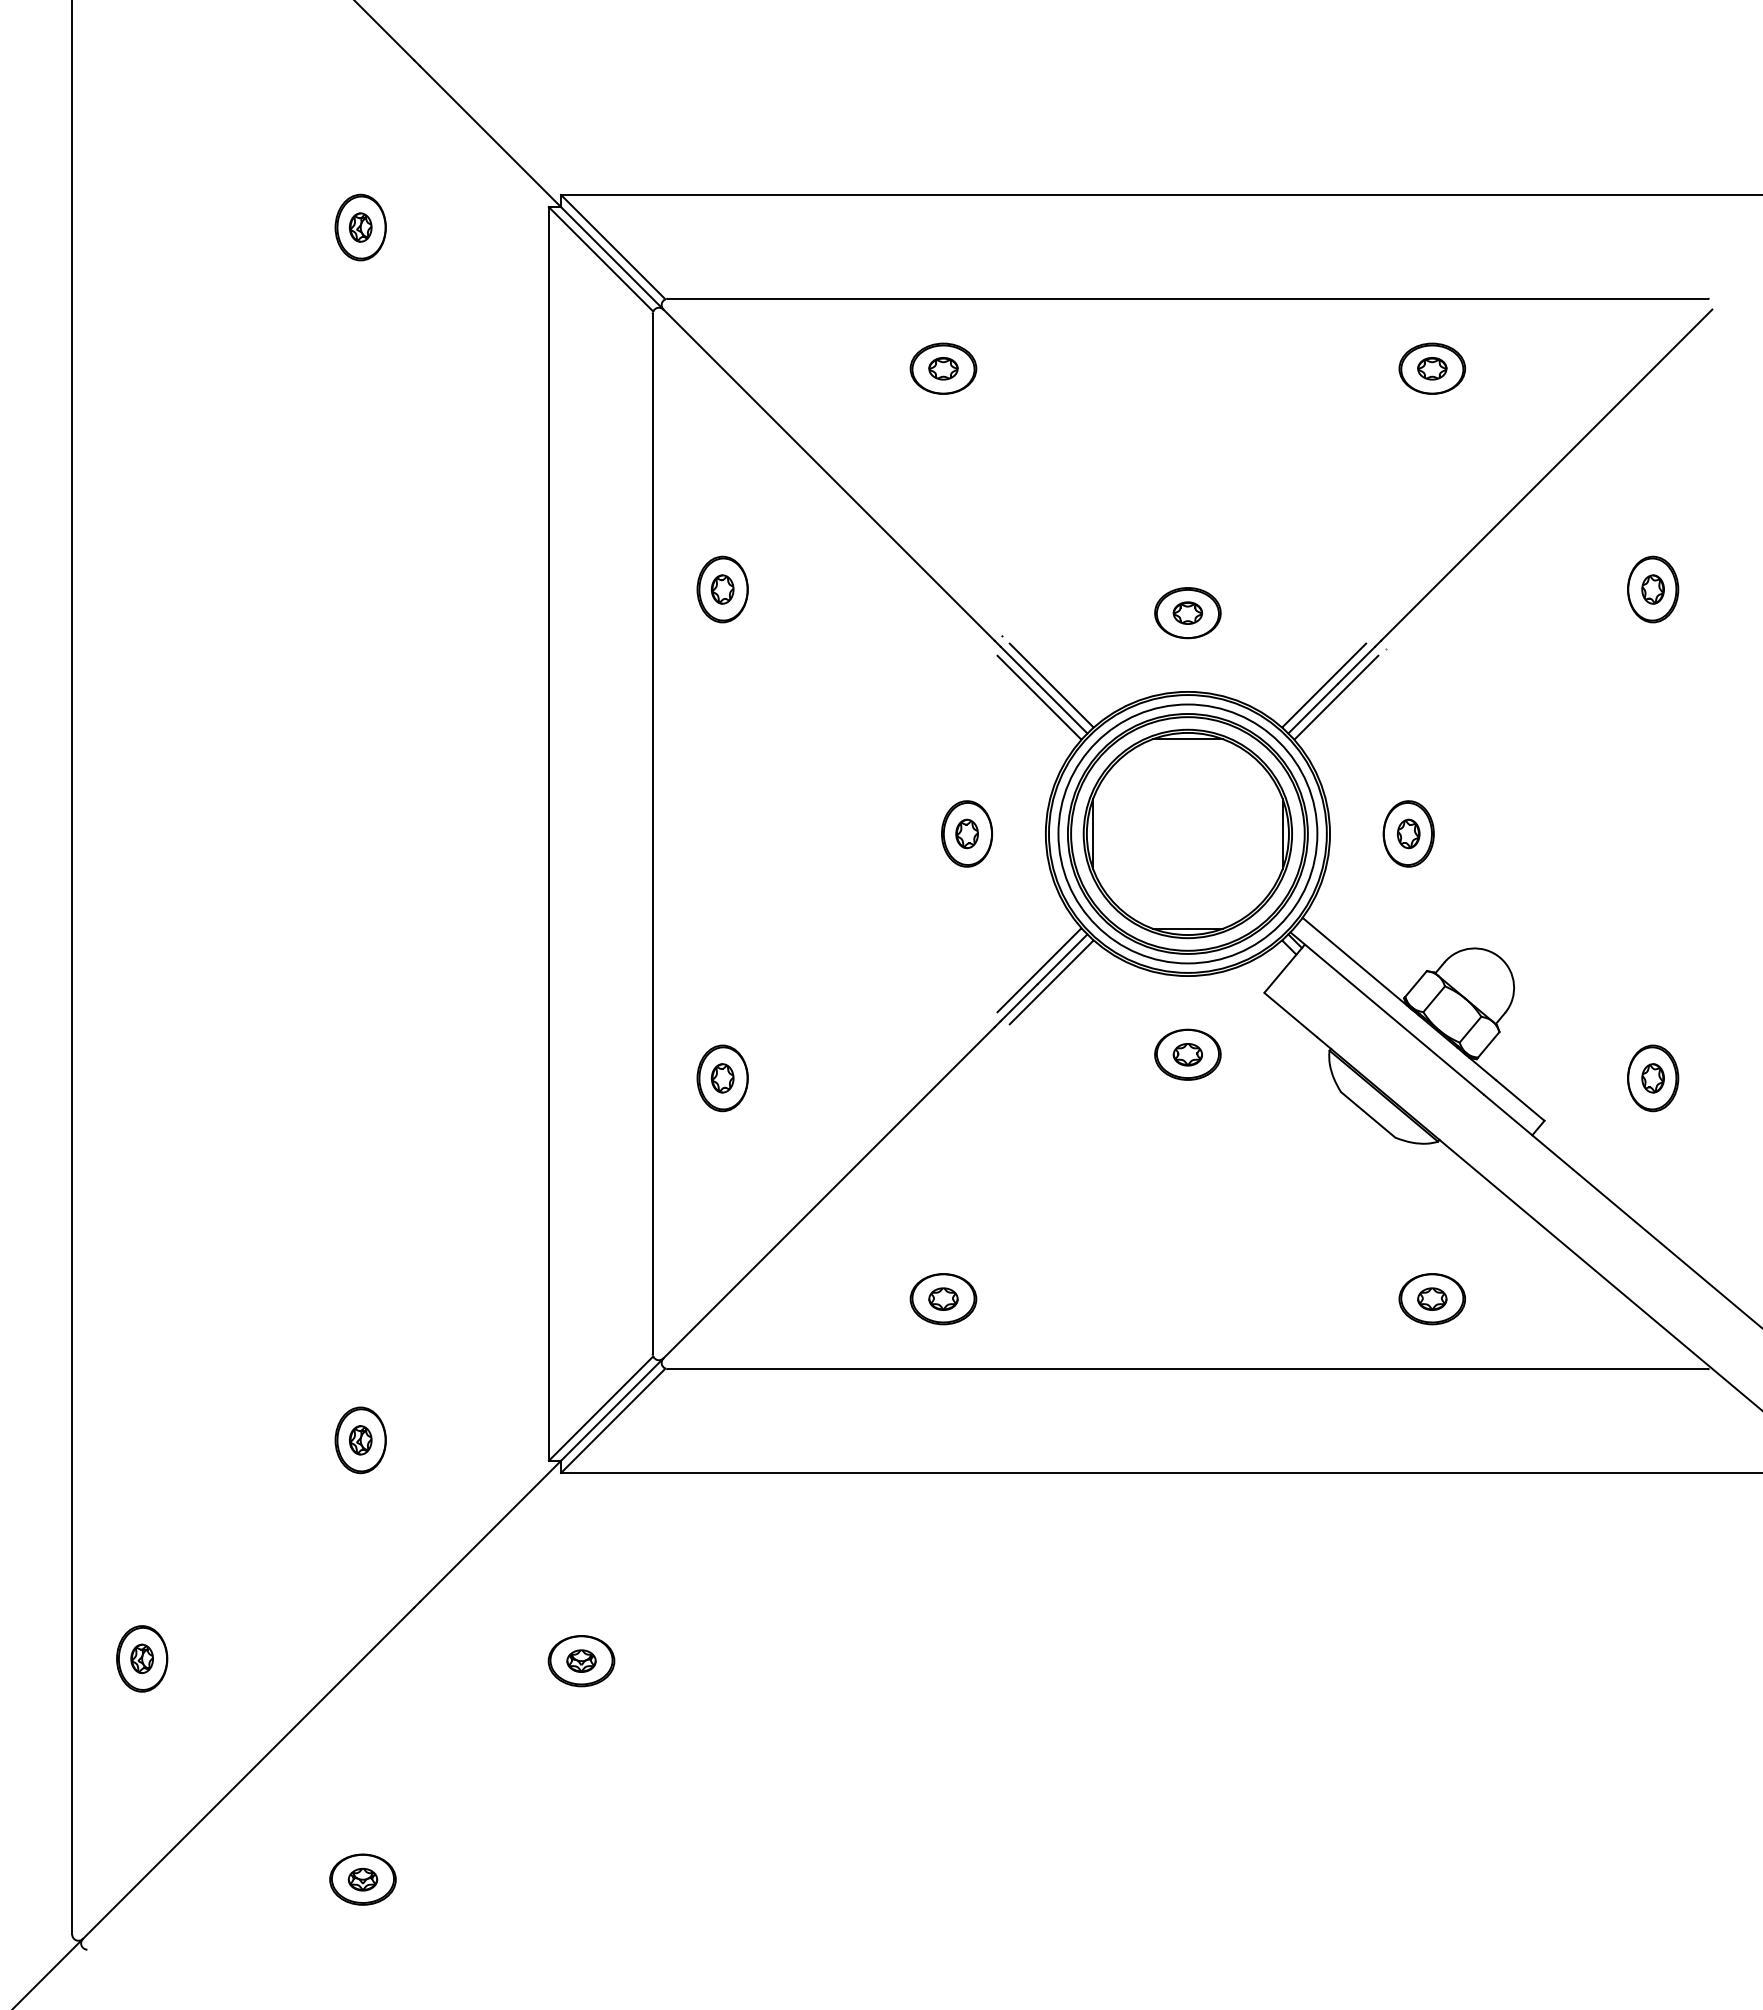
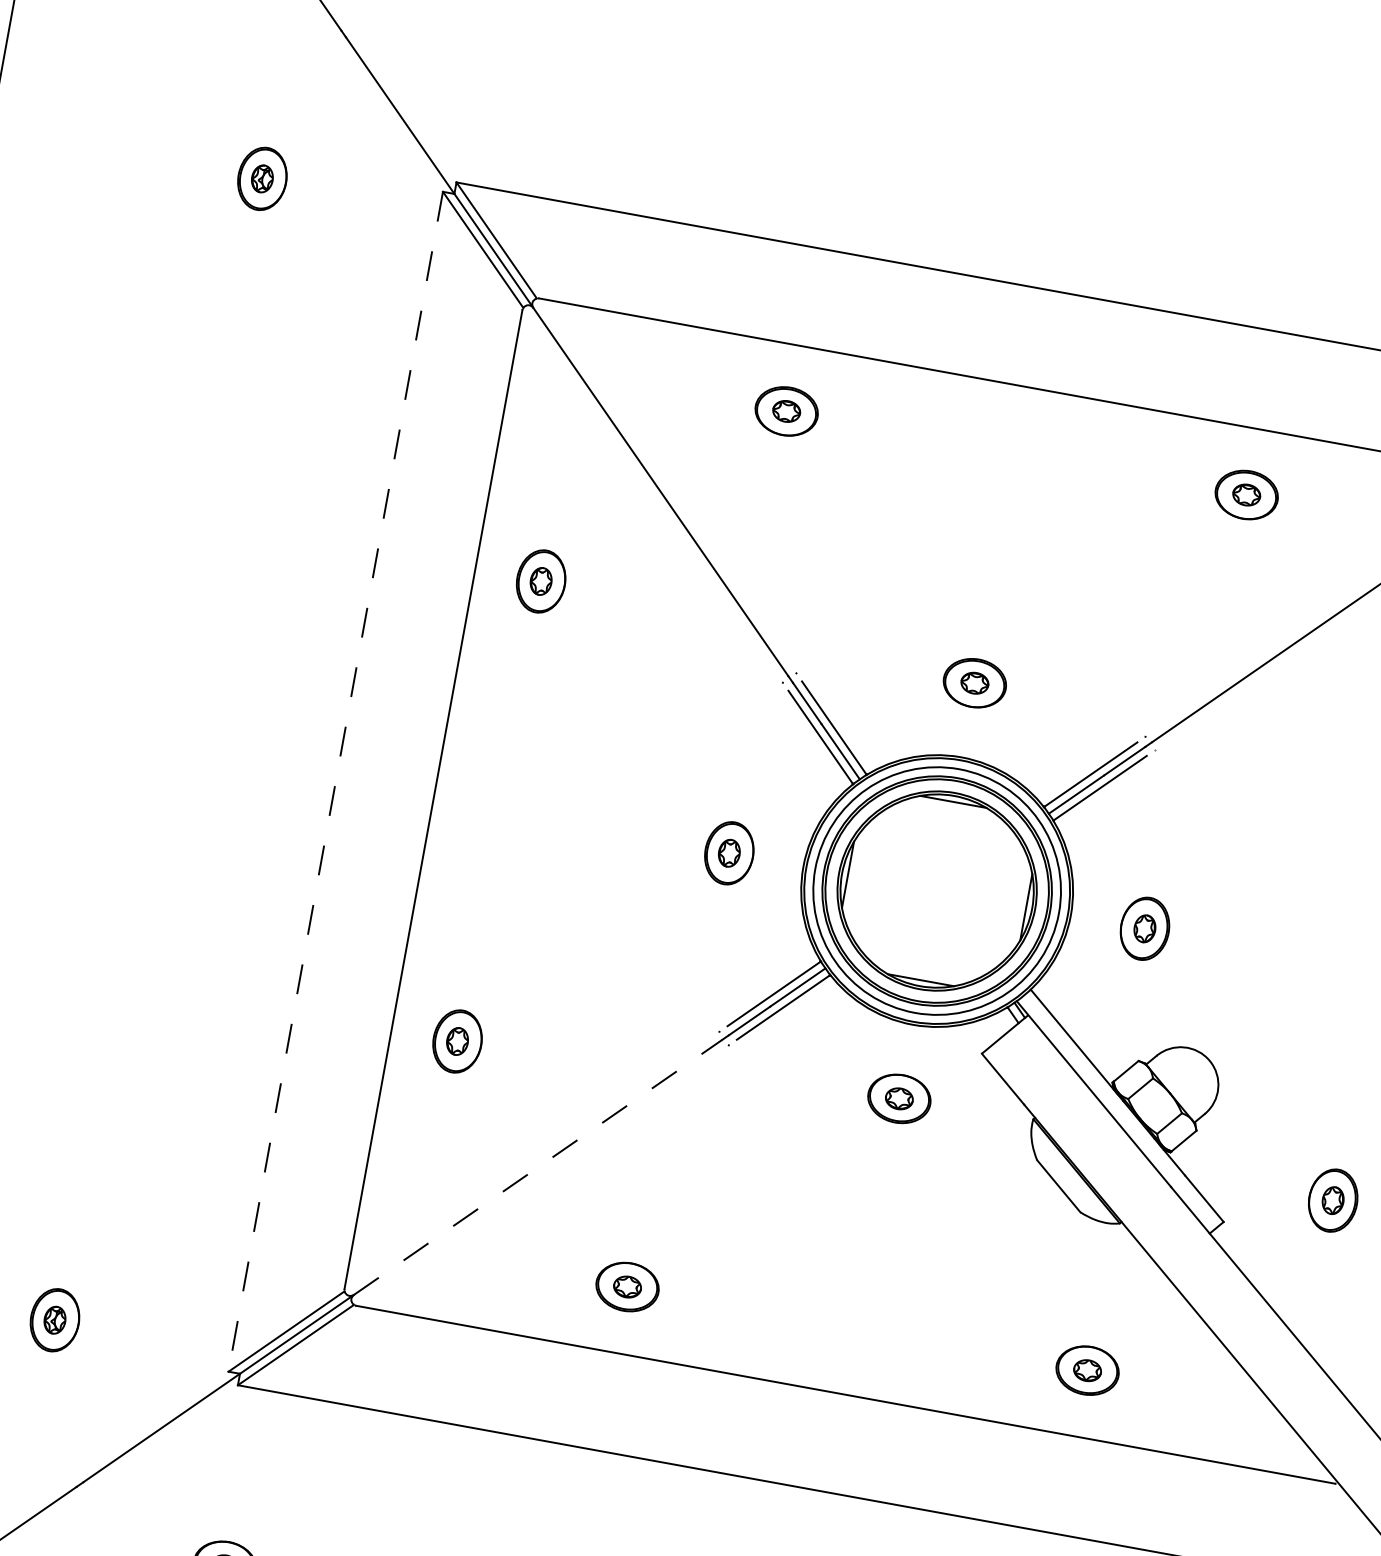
line: (548, 833) -> (335, 781), solid -> dashed
line: (829, 1192) -> (538, 1167), solid -> dashed

